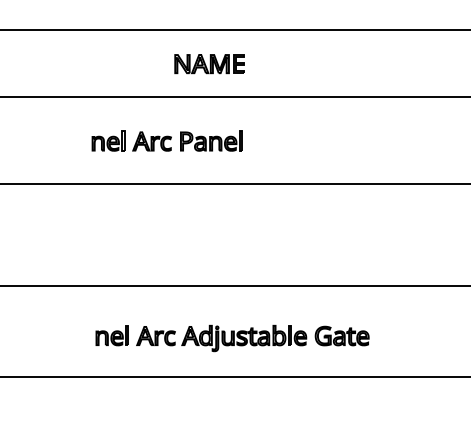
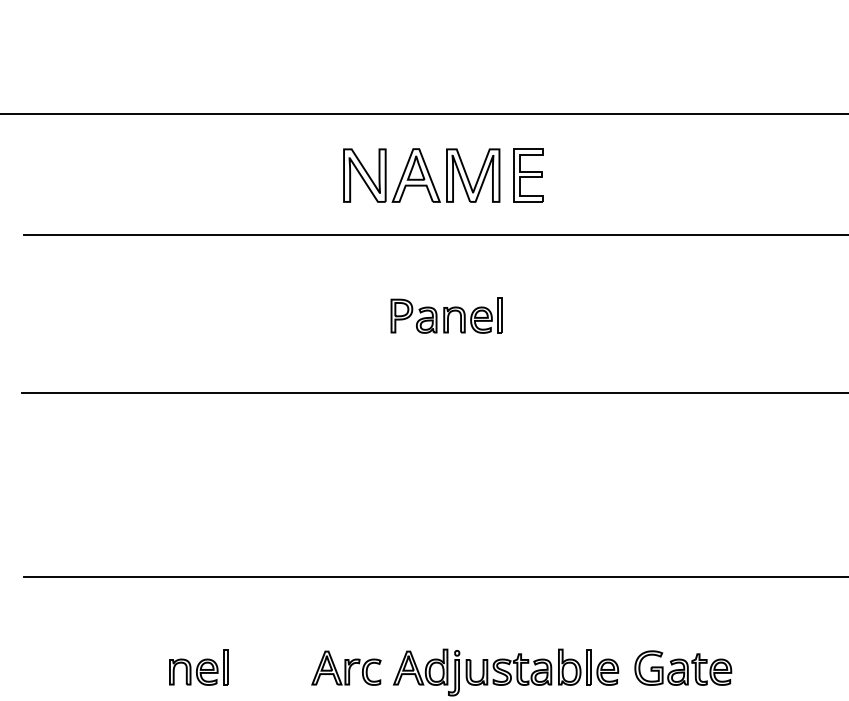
part: (209, 64) -> (443, 176), size x1.6
part: (131, 140) -> (302, 314), removed
part: (111, 335) -> (197, 667), moved

